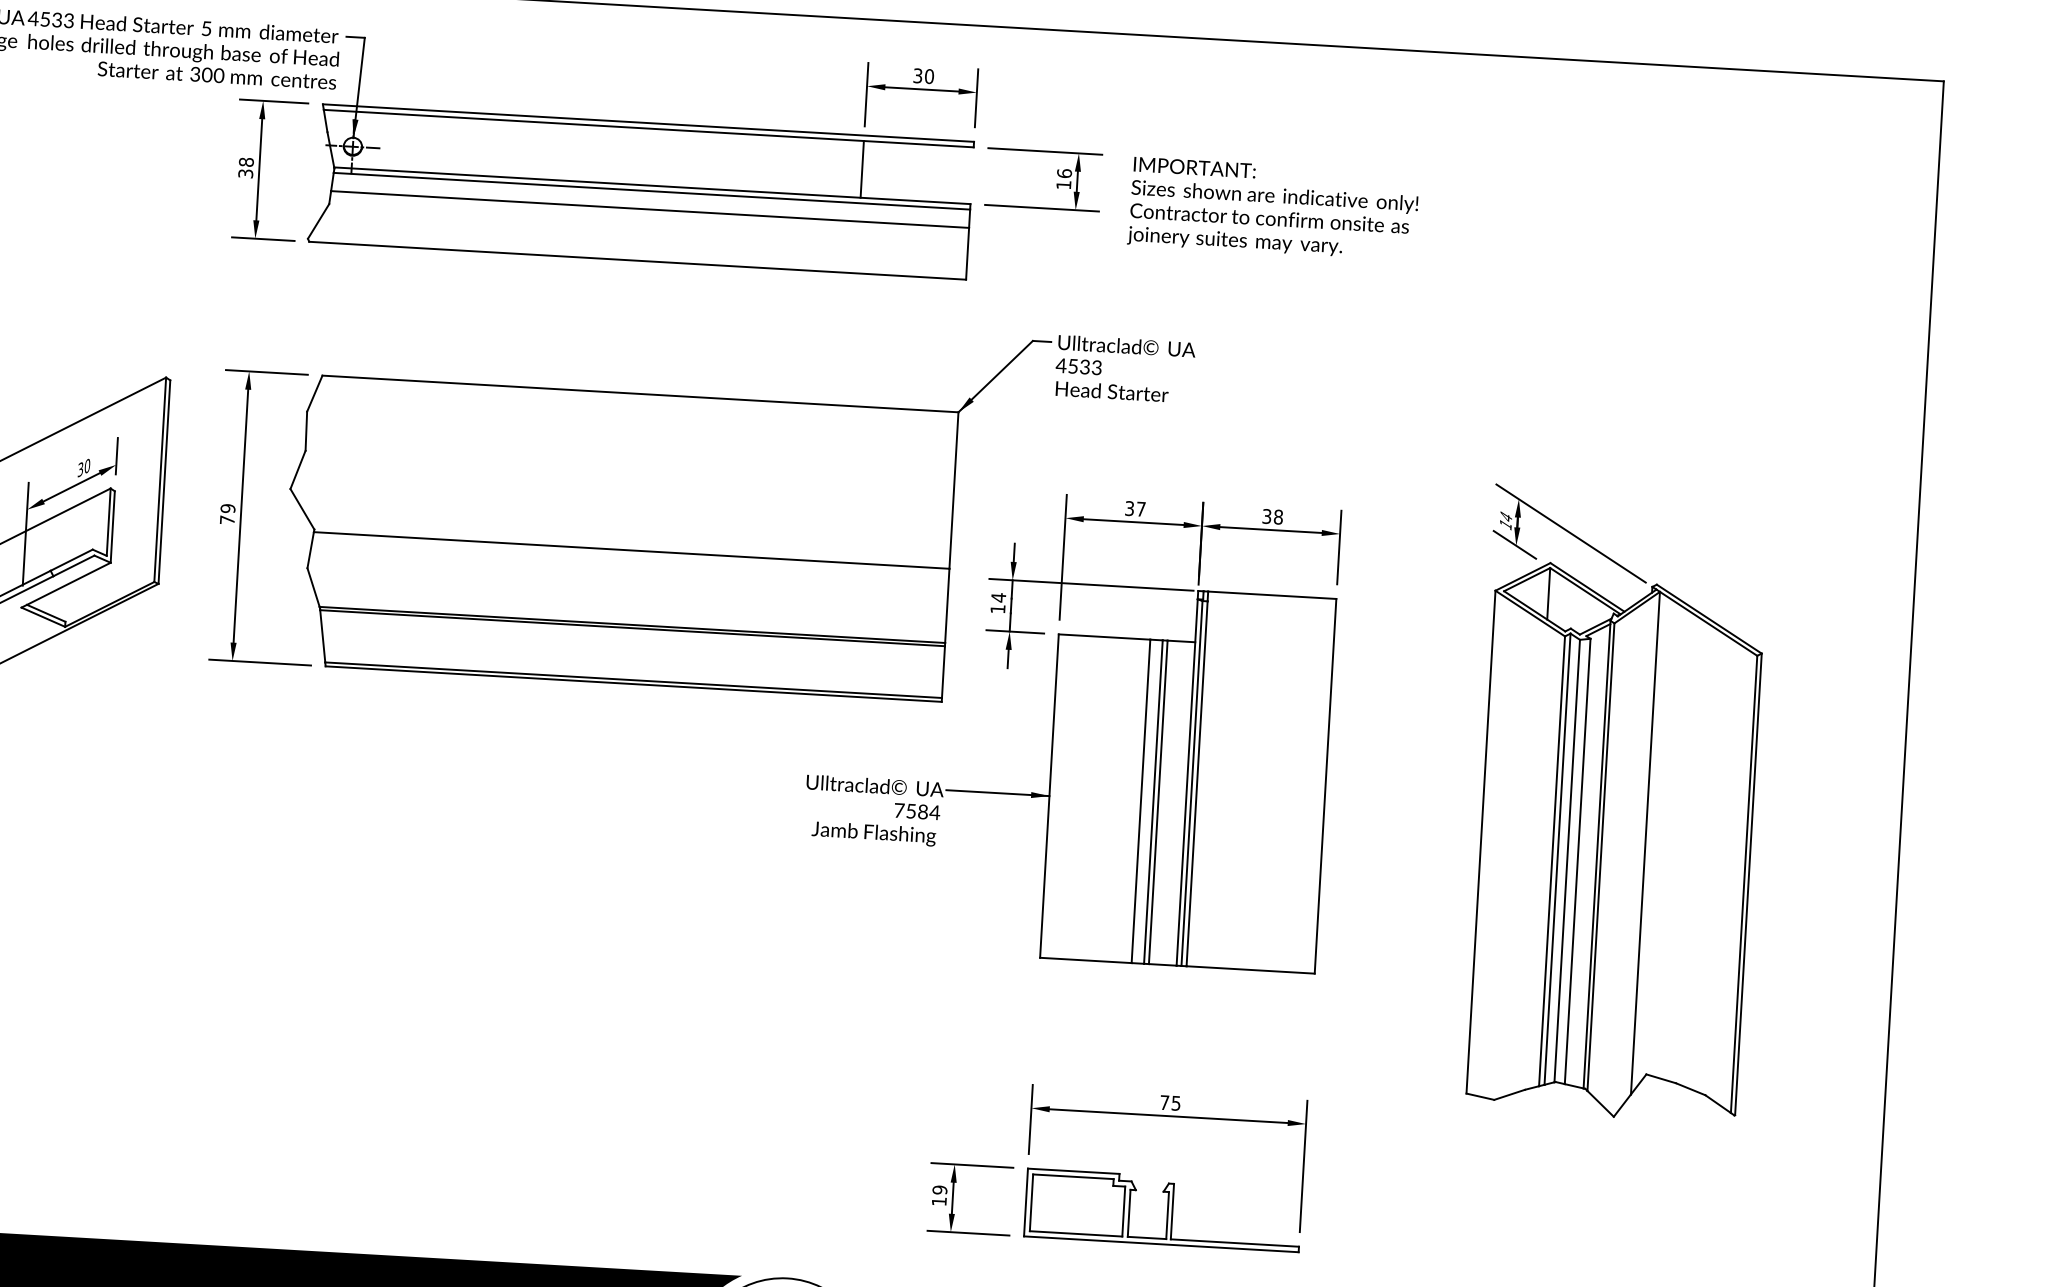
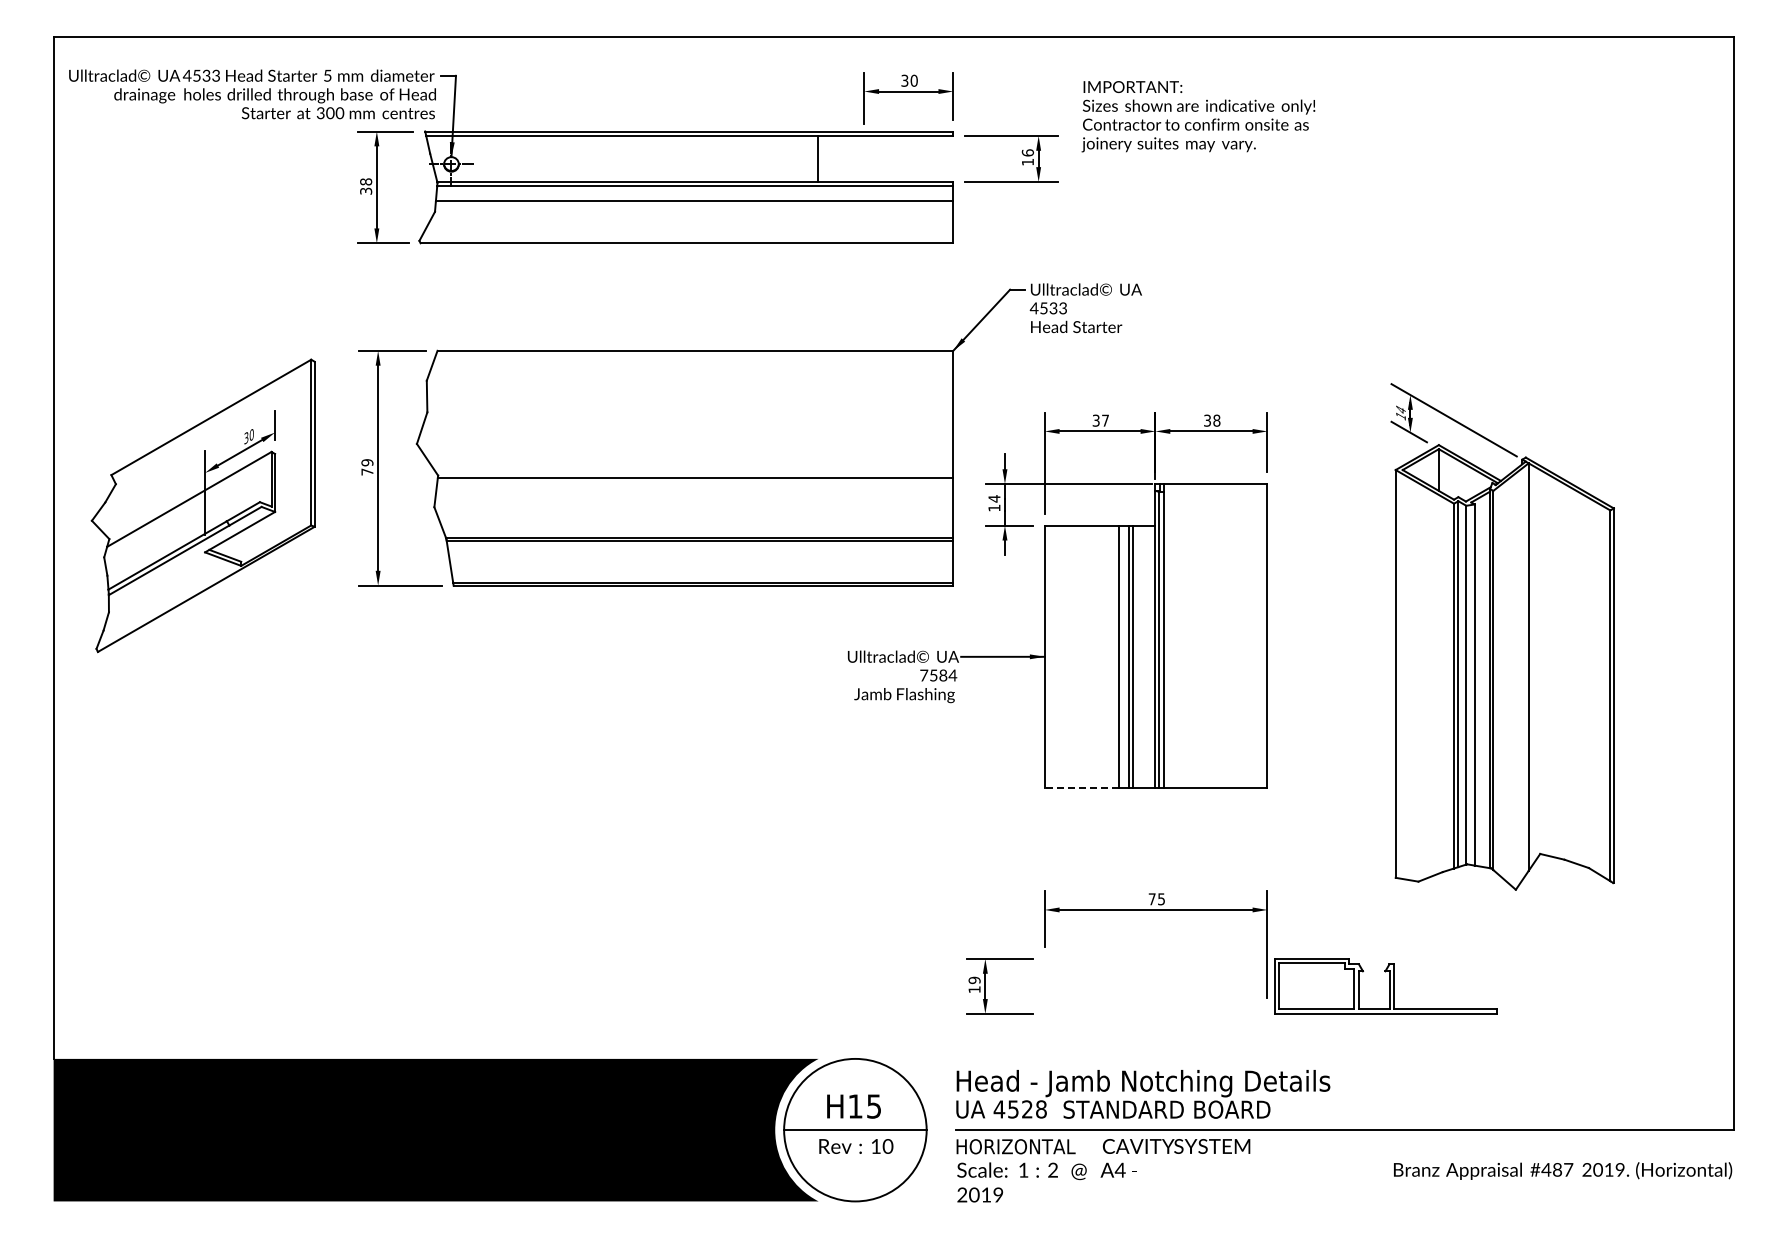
line: (862, 168) -> (818, 158), moved
text: (1273, 208) -> (1198, 116), moved
line: (1085, 959) -> (1081, 787), solid -> dashed
part: (1162, 1210) -> (1385, 986), moved

